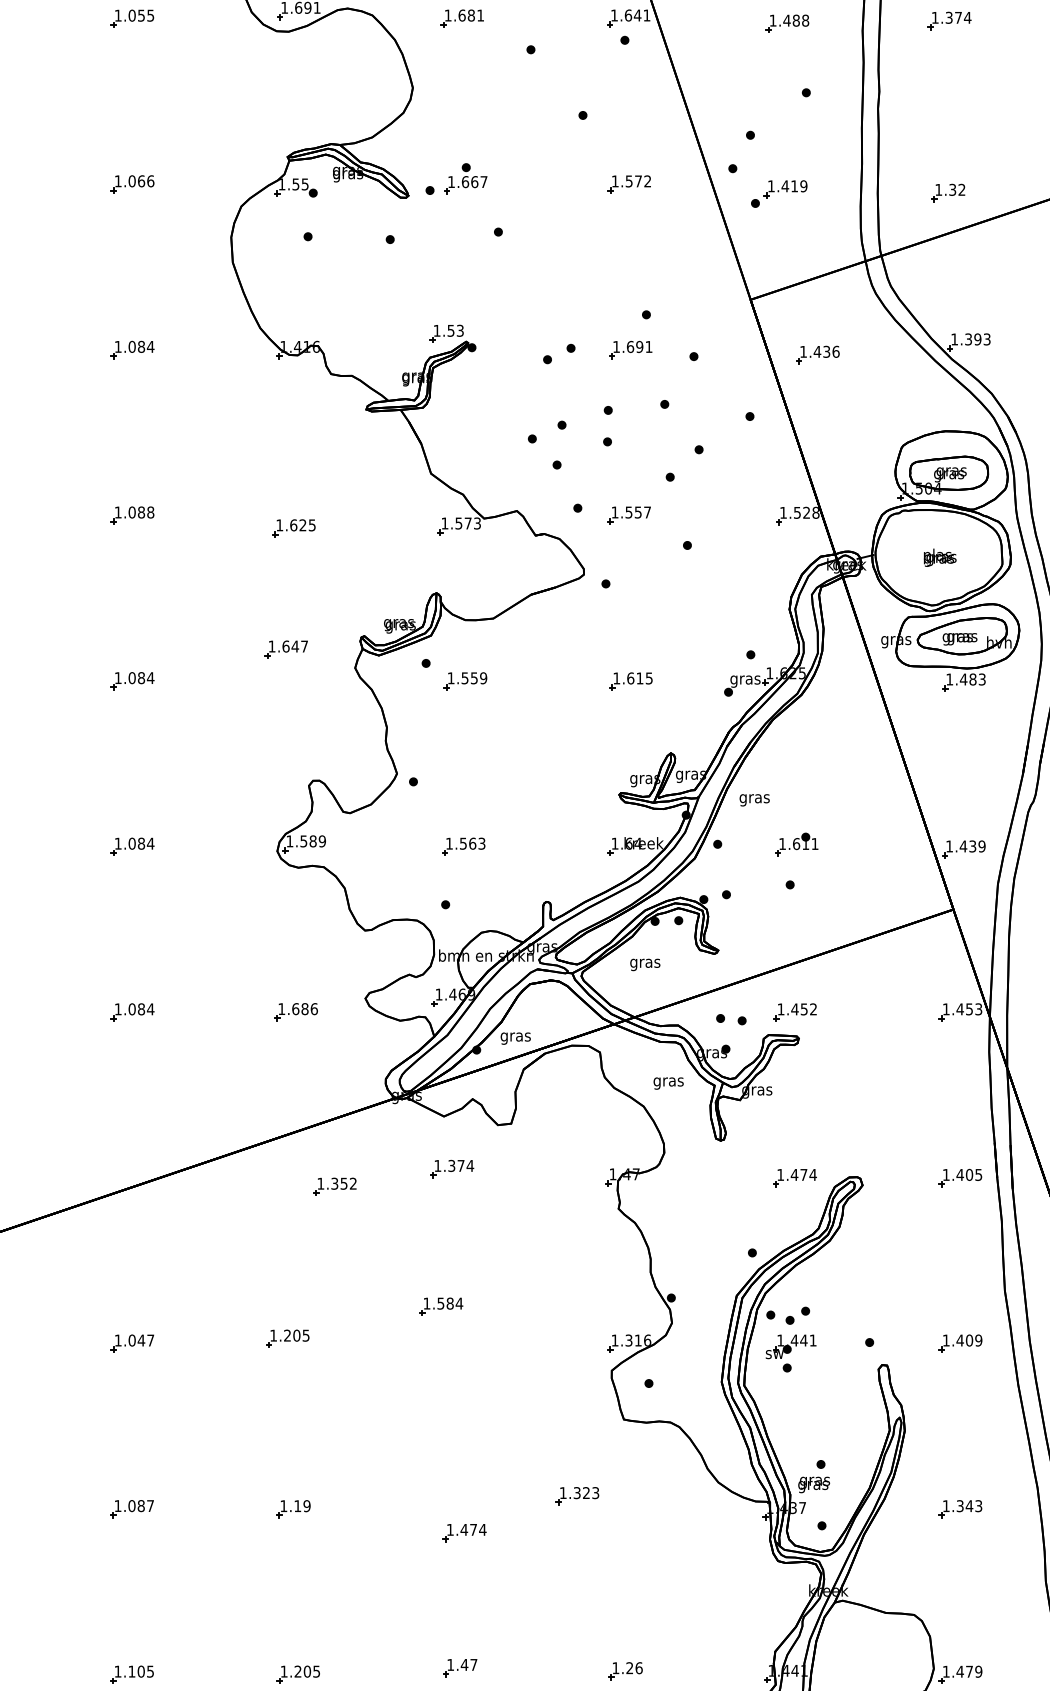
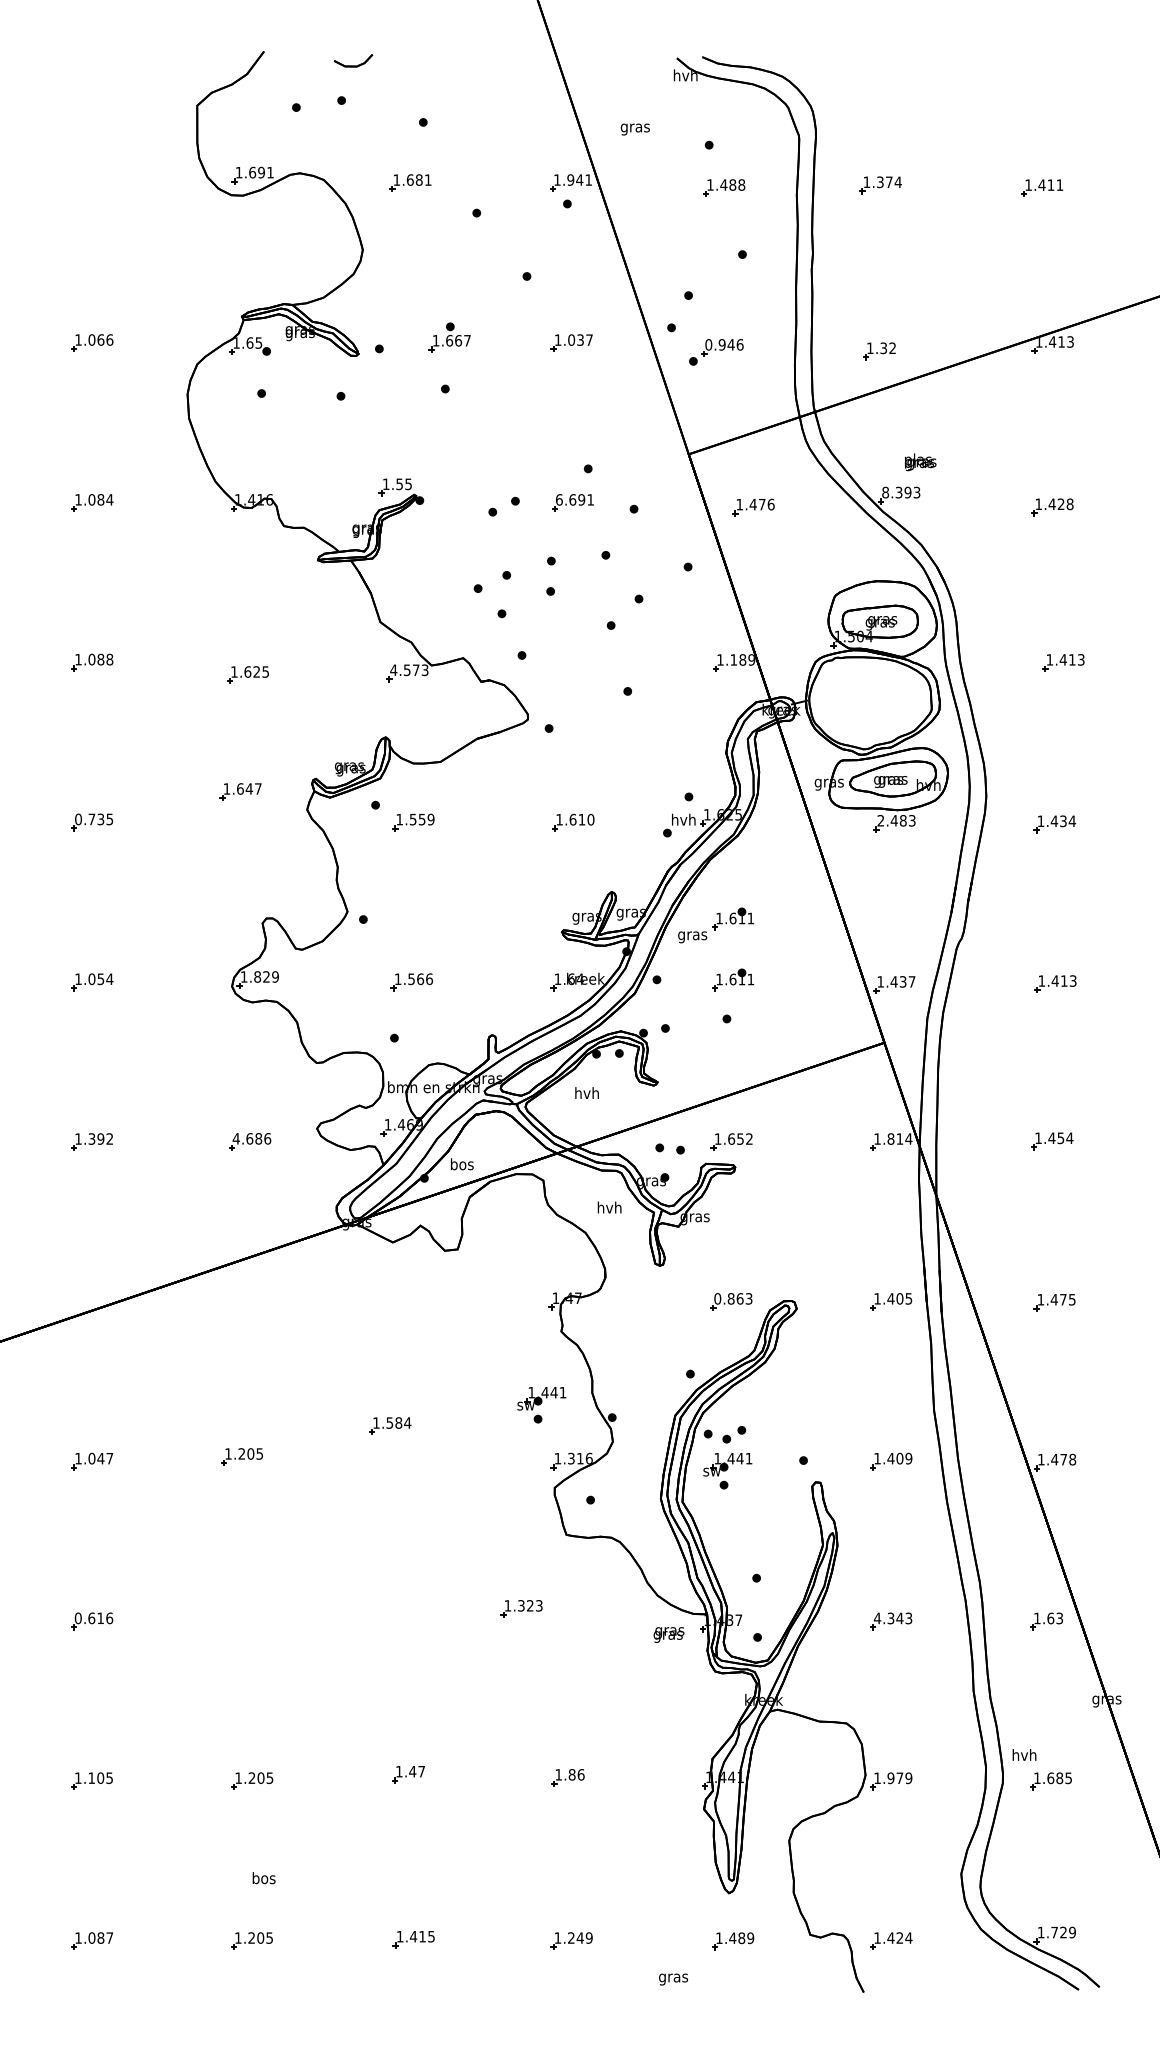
text: (628, 14) -> (570, 179), 1.641 -> 1.941
part: (132, 18) -> (92, 182), removed
part: (465, 178) -> (449, 337), moved
text: (638, 180) -> (580, 339), 1.572 -> 1.037
text: (295, 183) -> (249, 342), 1.55 -> 1.65
text: (787, 185) -> (724, 344), 1.419 -> 0.946
text: (460, 329) -> (408, 483), 1.53 -> 1.55
text: (954, 339) -> (885, 492), 1.393 -> 8.393
text: (616, 346) -> (559, 499), 1.691 -> 6.691
text: (826, 351) -> (761, 504), 1.436 -> 1.476
text: (806, 512) -> (742, 659), 1.528 -> 1.189
part: (629, 515) -> (571, 662), removed
text: (444, 522) -> (393, 669), 1.573 -> 4.573
text: (940, 557) -> (920, 462), moved
text: (134, 678) -> (94, 819), 1.084 -> 0.735
text: (648, 678) -> (590, 819), 1.615 -> 1.610
text: (745, 679) -> (683, 820), gras -> hvh
text: (949, 679) -> (880, 820), 1.483 -> 2.483
part: (797, 780) -> (733, 918), added
text: (308, 840) -> (262, 976), 1.589 -> 1.829
text: (141, 843) -> (100, 979), 1.084 -> 1.054
text: (481, 843) -> (429, 979), 1.563 -> 1.566
text: (981, 846) -> (911, 981), 1.439 -> 1.437
text: (644, 963) -> (586, 1094), gras -> hvh
text: (141, 1008) -> (100, 1138), 1.084 -> 1.392
text: (280, 1008) -> (235, 1138), 1.686 -> 4.686
text: (794, 1008) -> (731, 1138), 1.452 -> 1.652
text: (969, 1008) -> (899, 1138), 1.453 -> 1.814
text: (515, 1036) -> (461, 1165), gras -> bos
text: (668, 1081) -> (609, 1208), gras -> hvh
part: (451, 1168) -> (400, 1292), removed
text: (797, 1174) -> (733, 1298), 1.474 -> 0.863
part: (334, 1187) -> (287, 1310), removed
part: (598, 1285) -> (541, 1405), added
text: (813, 1484) -> (668, 1634), moved
text: (133, 1506) -> (93, 1618), 1.087 -> 0.616
text: (946, 1506) -> (877, 1618), 1.343 -> 4.343
part: (293, 1509) -> (247, 1621), removed
part: (464, 1533) -> (412, 1644), removed
text: (629, 1667) -> (571, 1774), 1.26 -> 1.86
text: (959, 1672) -> (890, 1778), 1.479 -> 1.979

